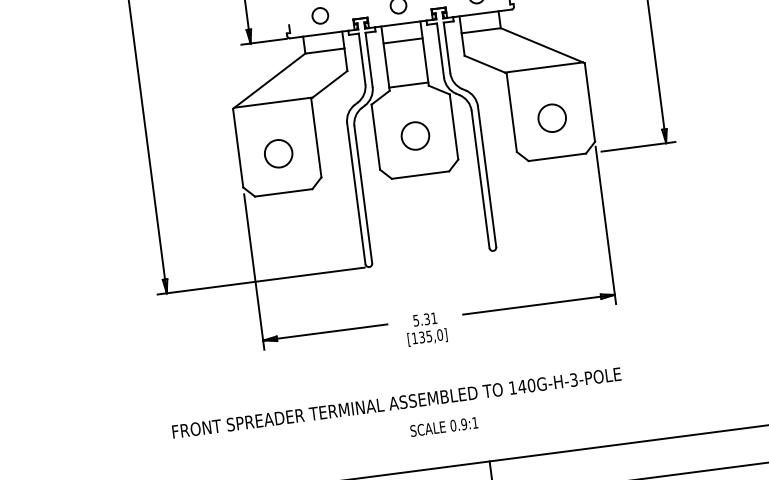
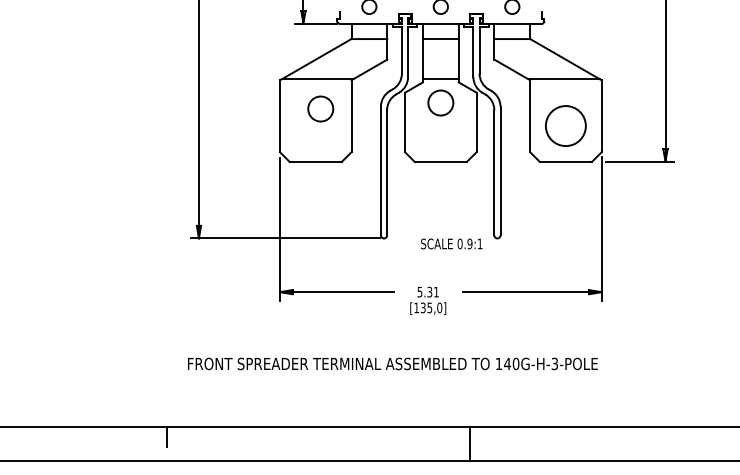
circle: (551, 117) -> (565, 125), size x1.6
circle: (414, 135) -> (440, 102), moved
circle: (278, 153) -> (320, 108), moved
text: (443, 426) -> (451, 243), moved

